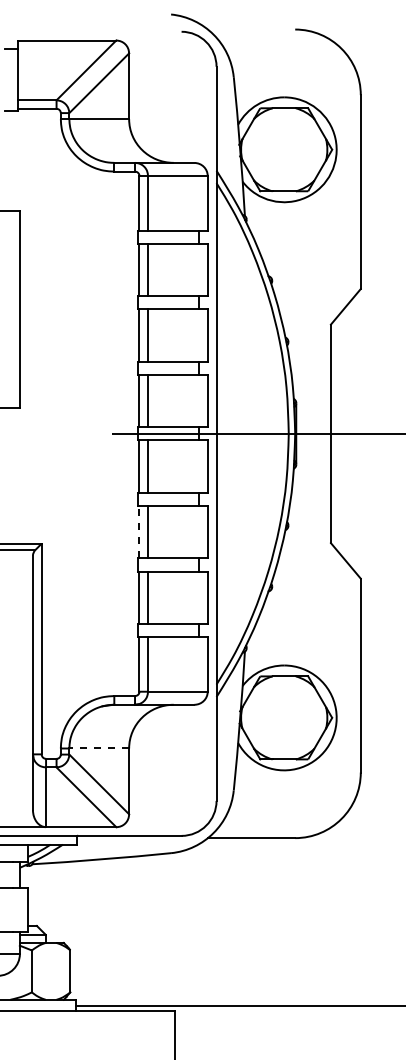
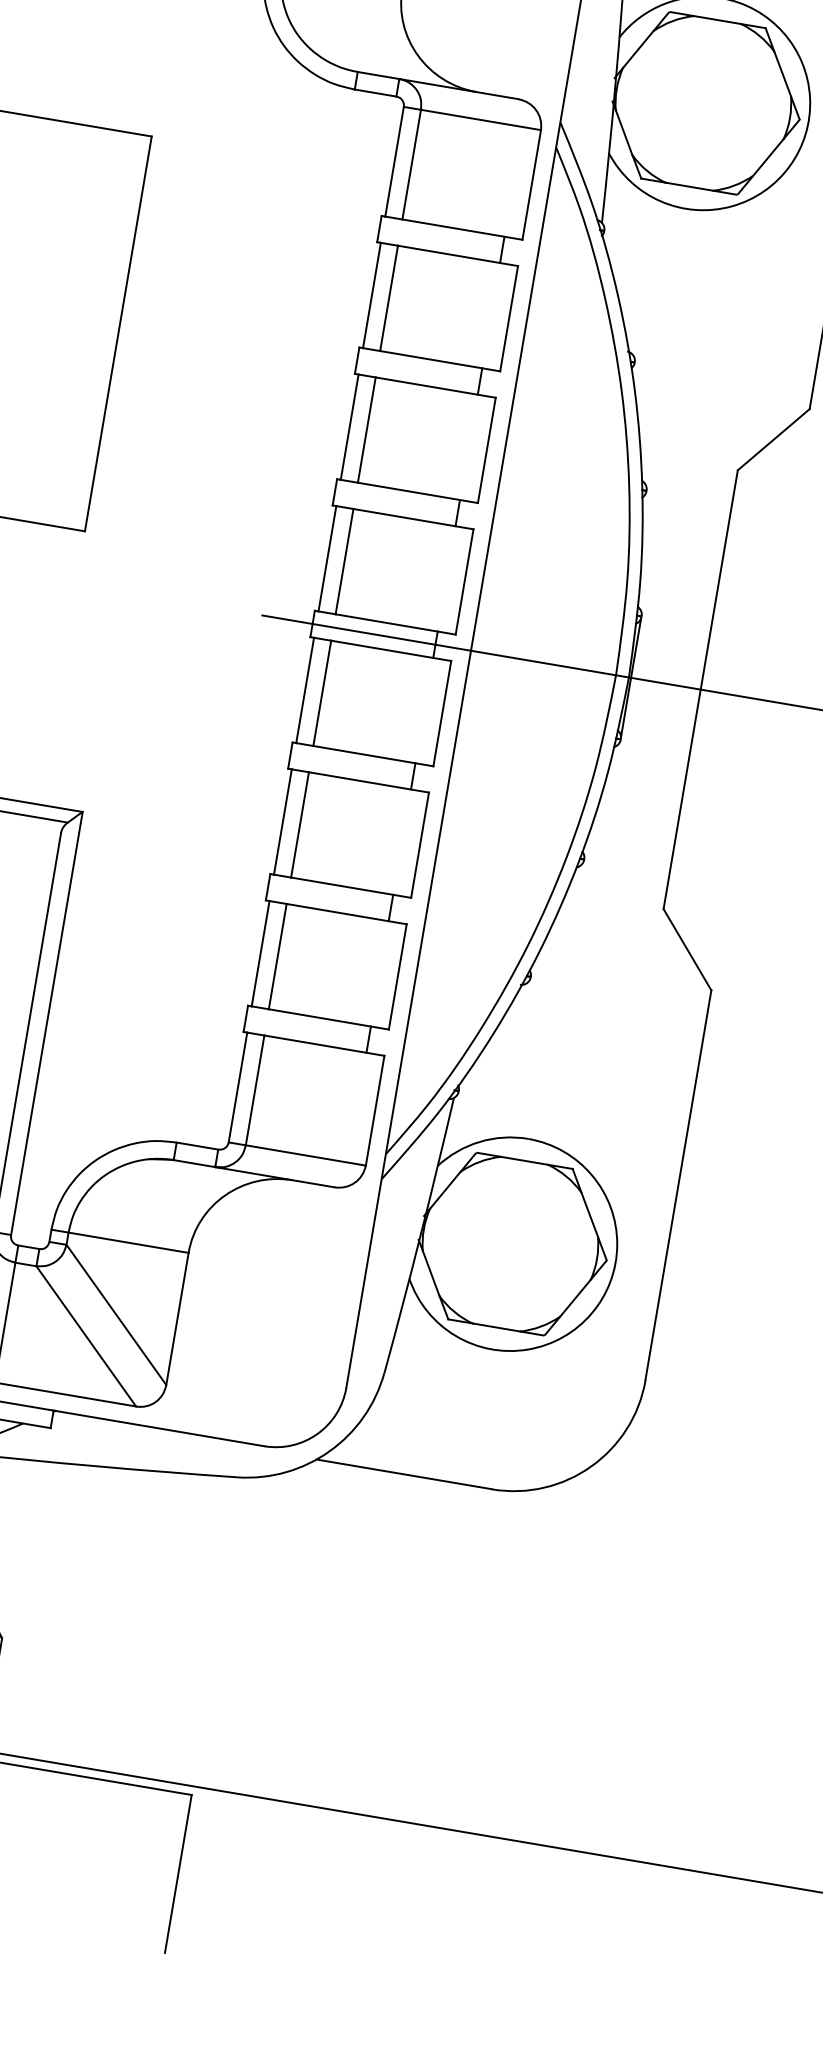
line: (139, 531) -> (283, 820), dashed -> solid
line: (99, 748) -> (129, 1242), dashed -> solid

